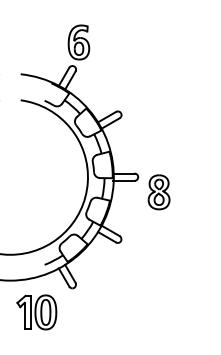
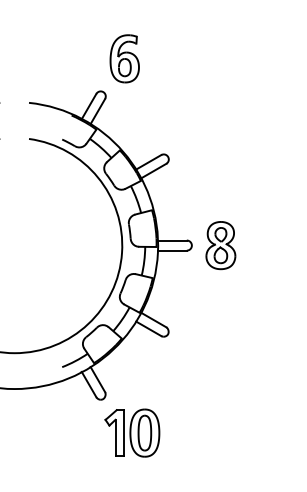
part: (78, 42) -> (124, 58), moved
part: (158, 192) -> (220, 245), moved
part: (36, 312) -> (132, 432), moved

